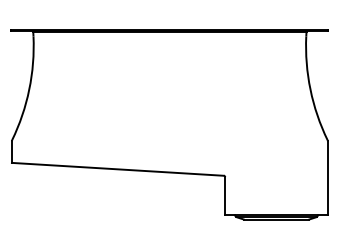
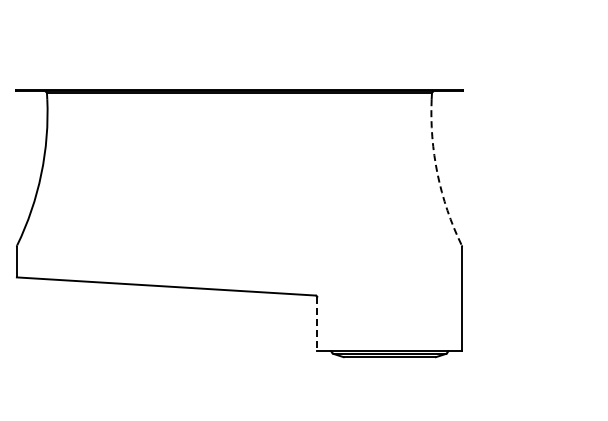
arc: (310, 89) -> (437, 174), solid -> dashed
line: (225, 196) -> (317, 324), solid -> dashed

